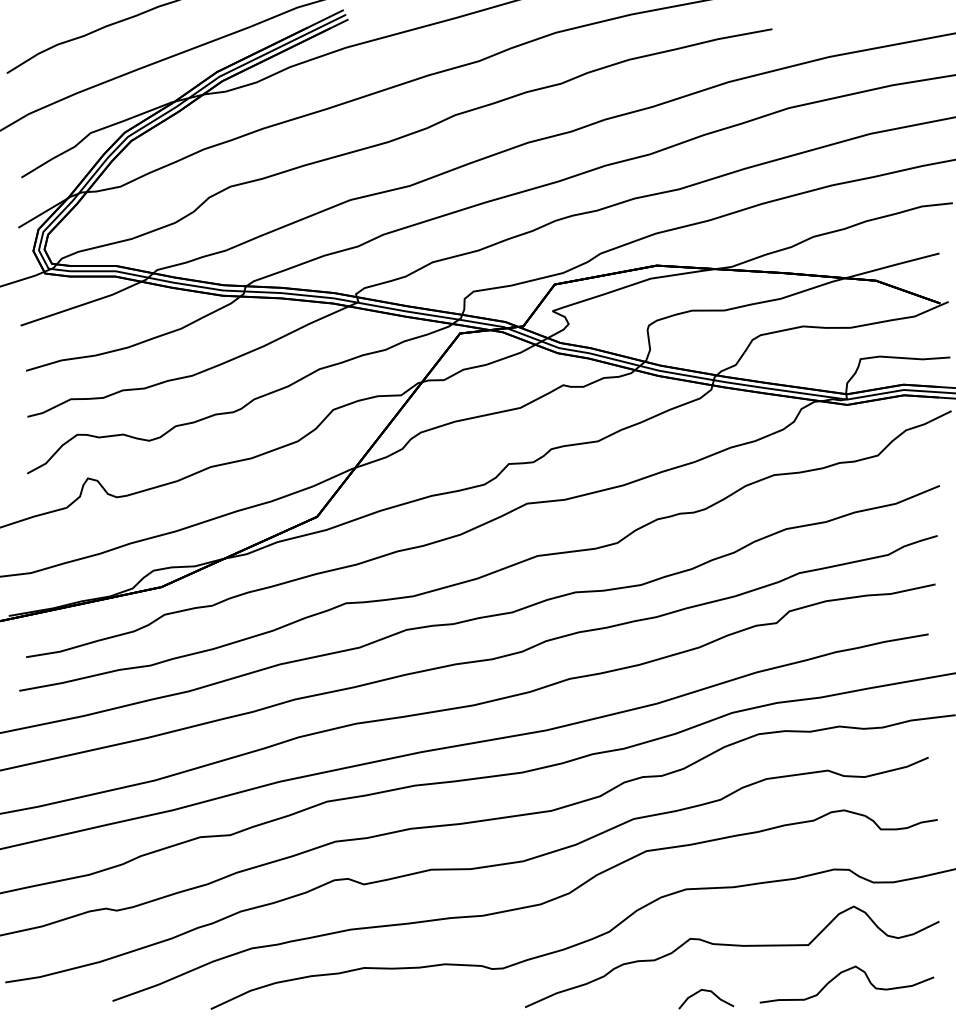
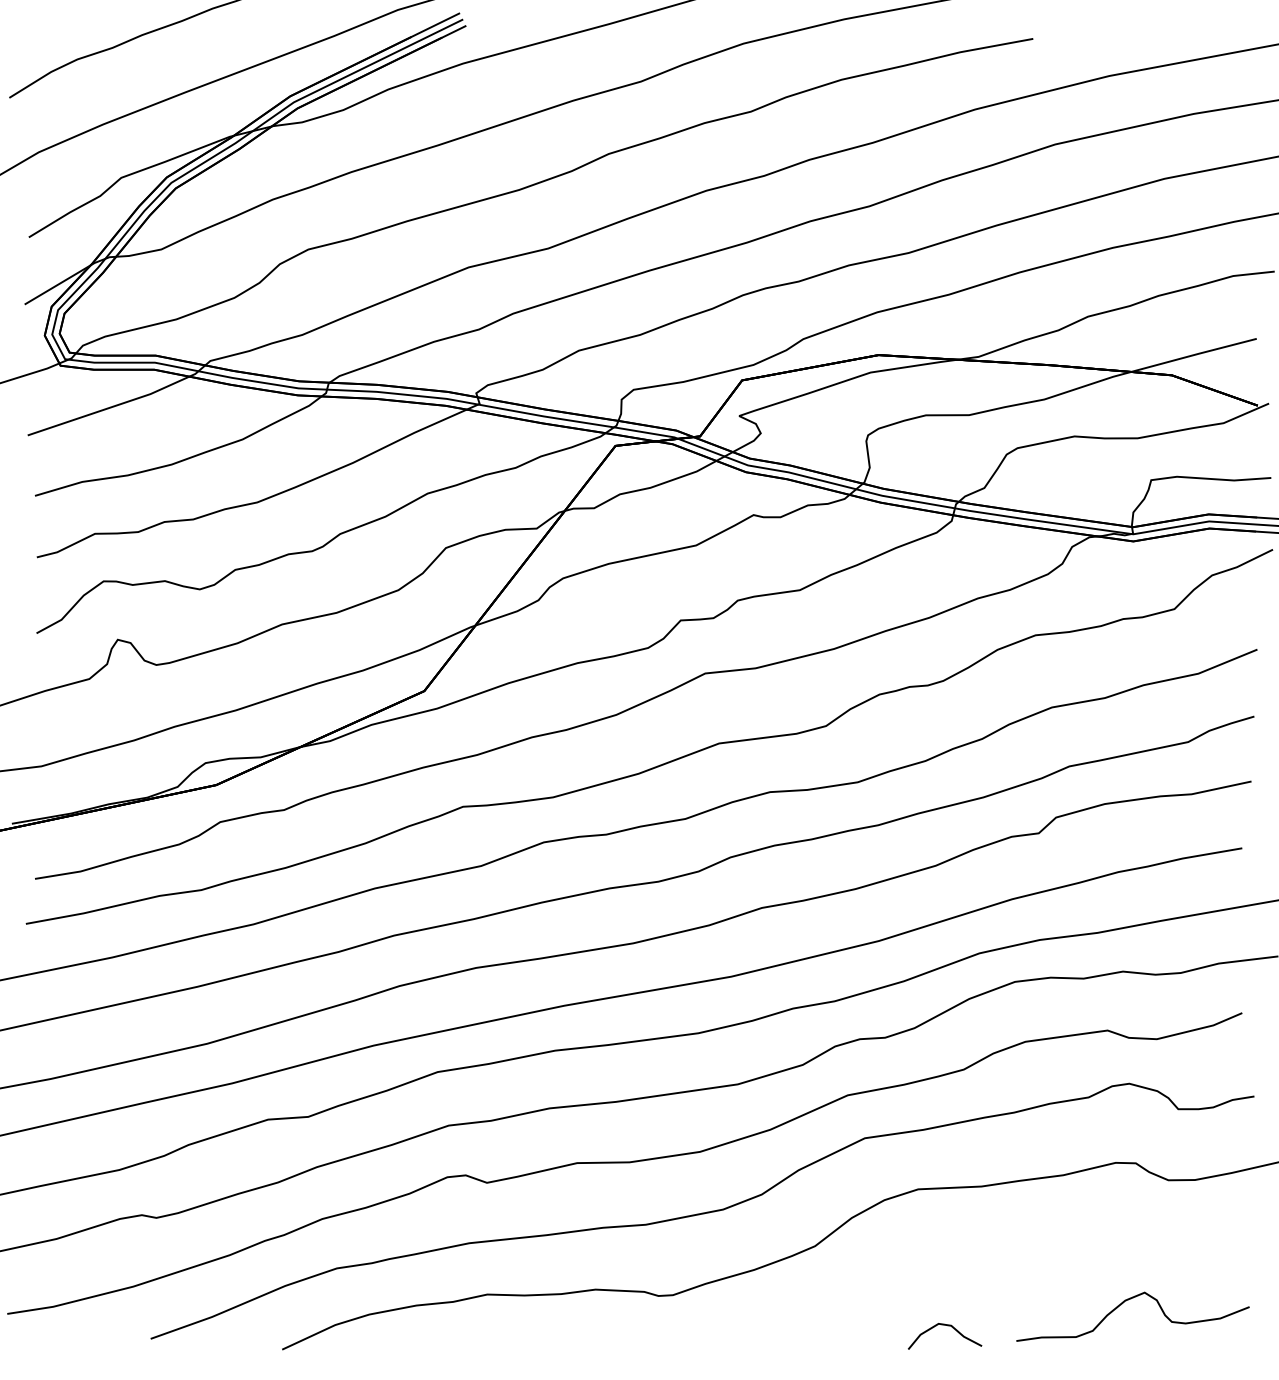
part: (731, 946) -> (978, 1265), removed

